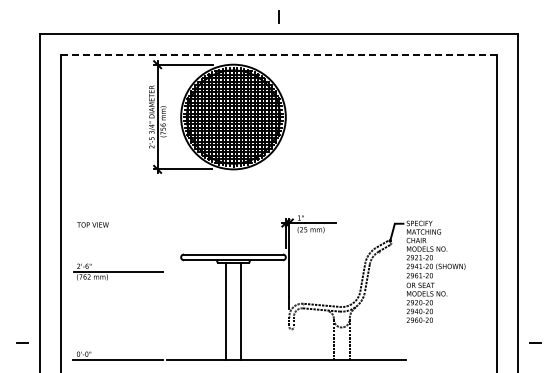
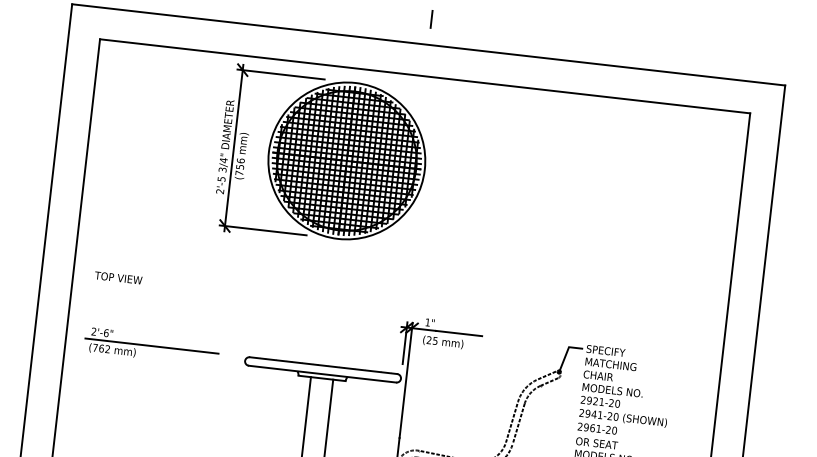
line: (279, 55) -> (425, 77), dashed -> solid
text: (92, 224) -> (117, 277), moved
part: (118, 271) -> (152, 346), moved

